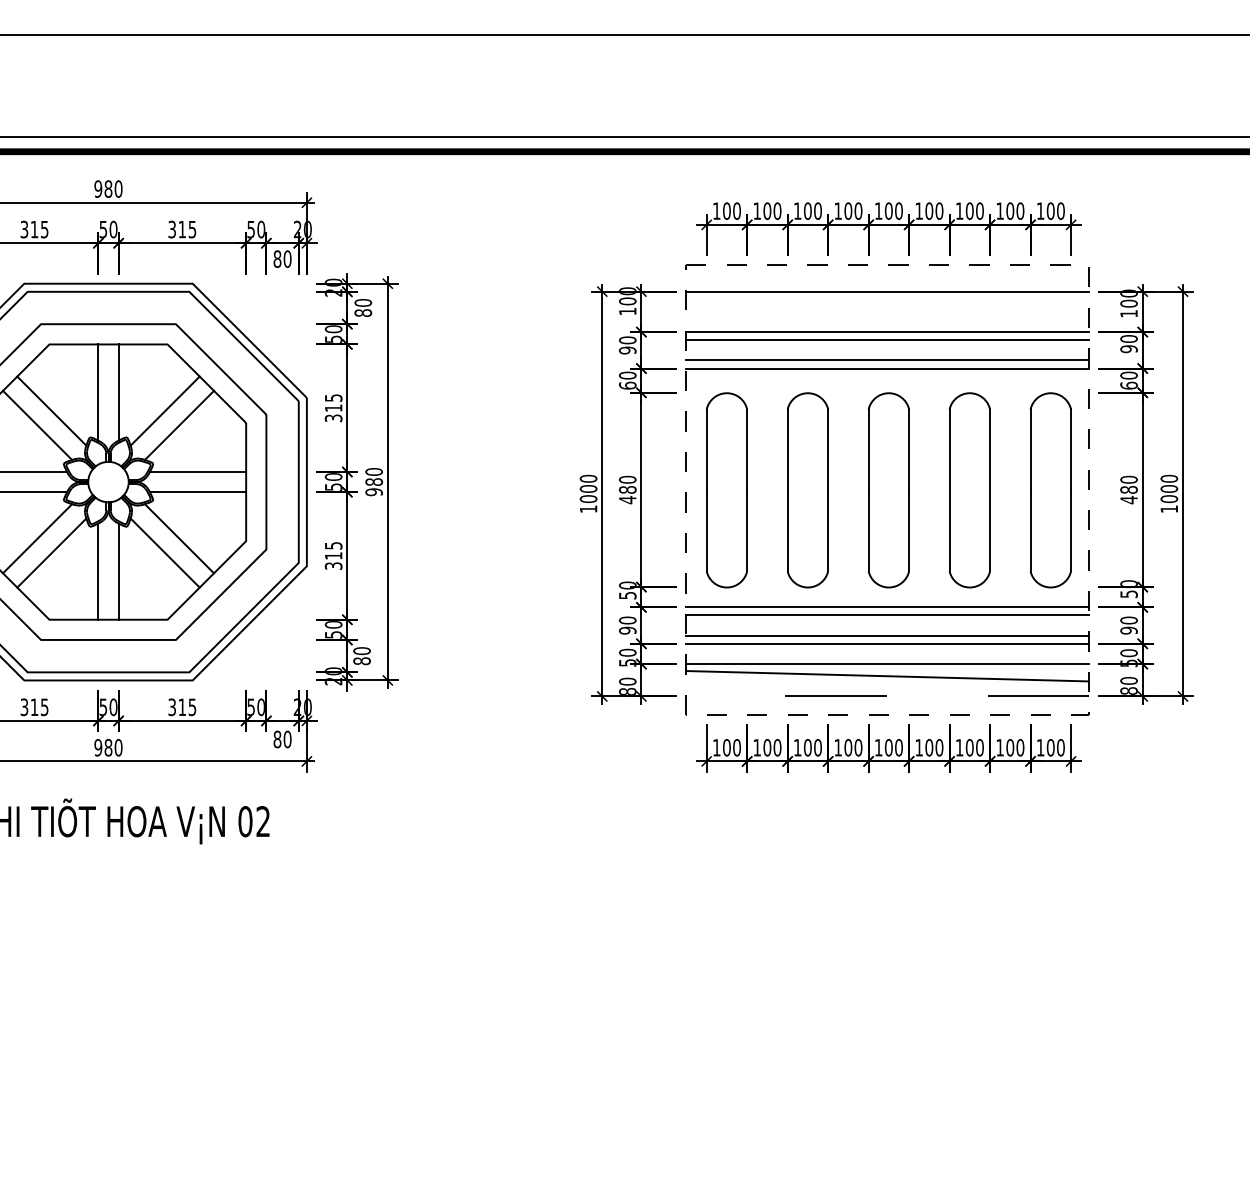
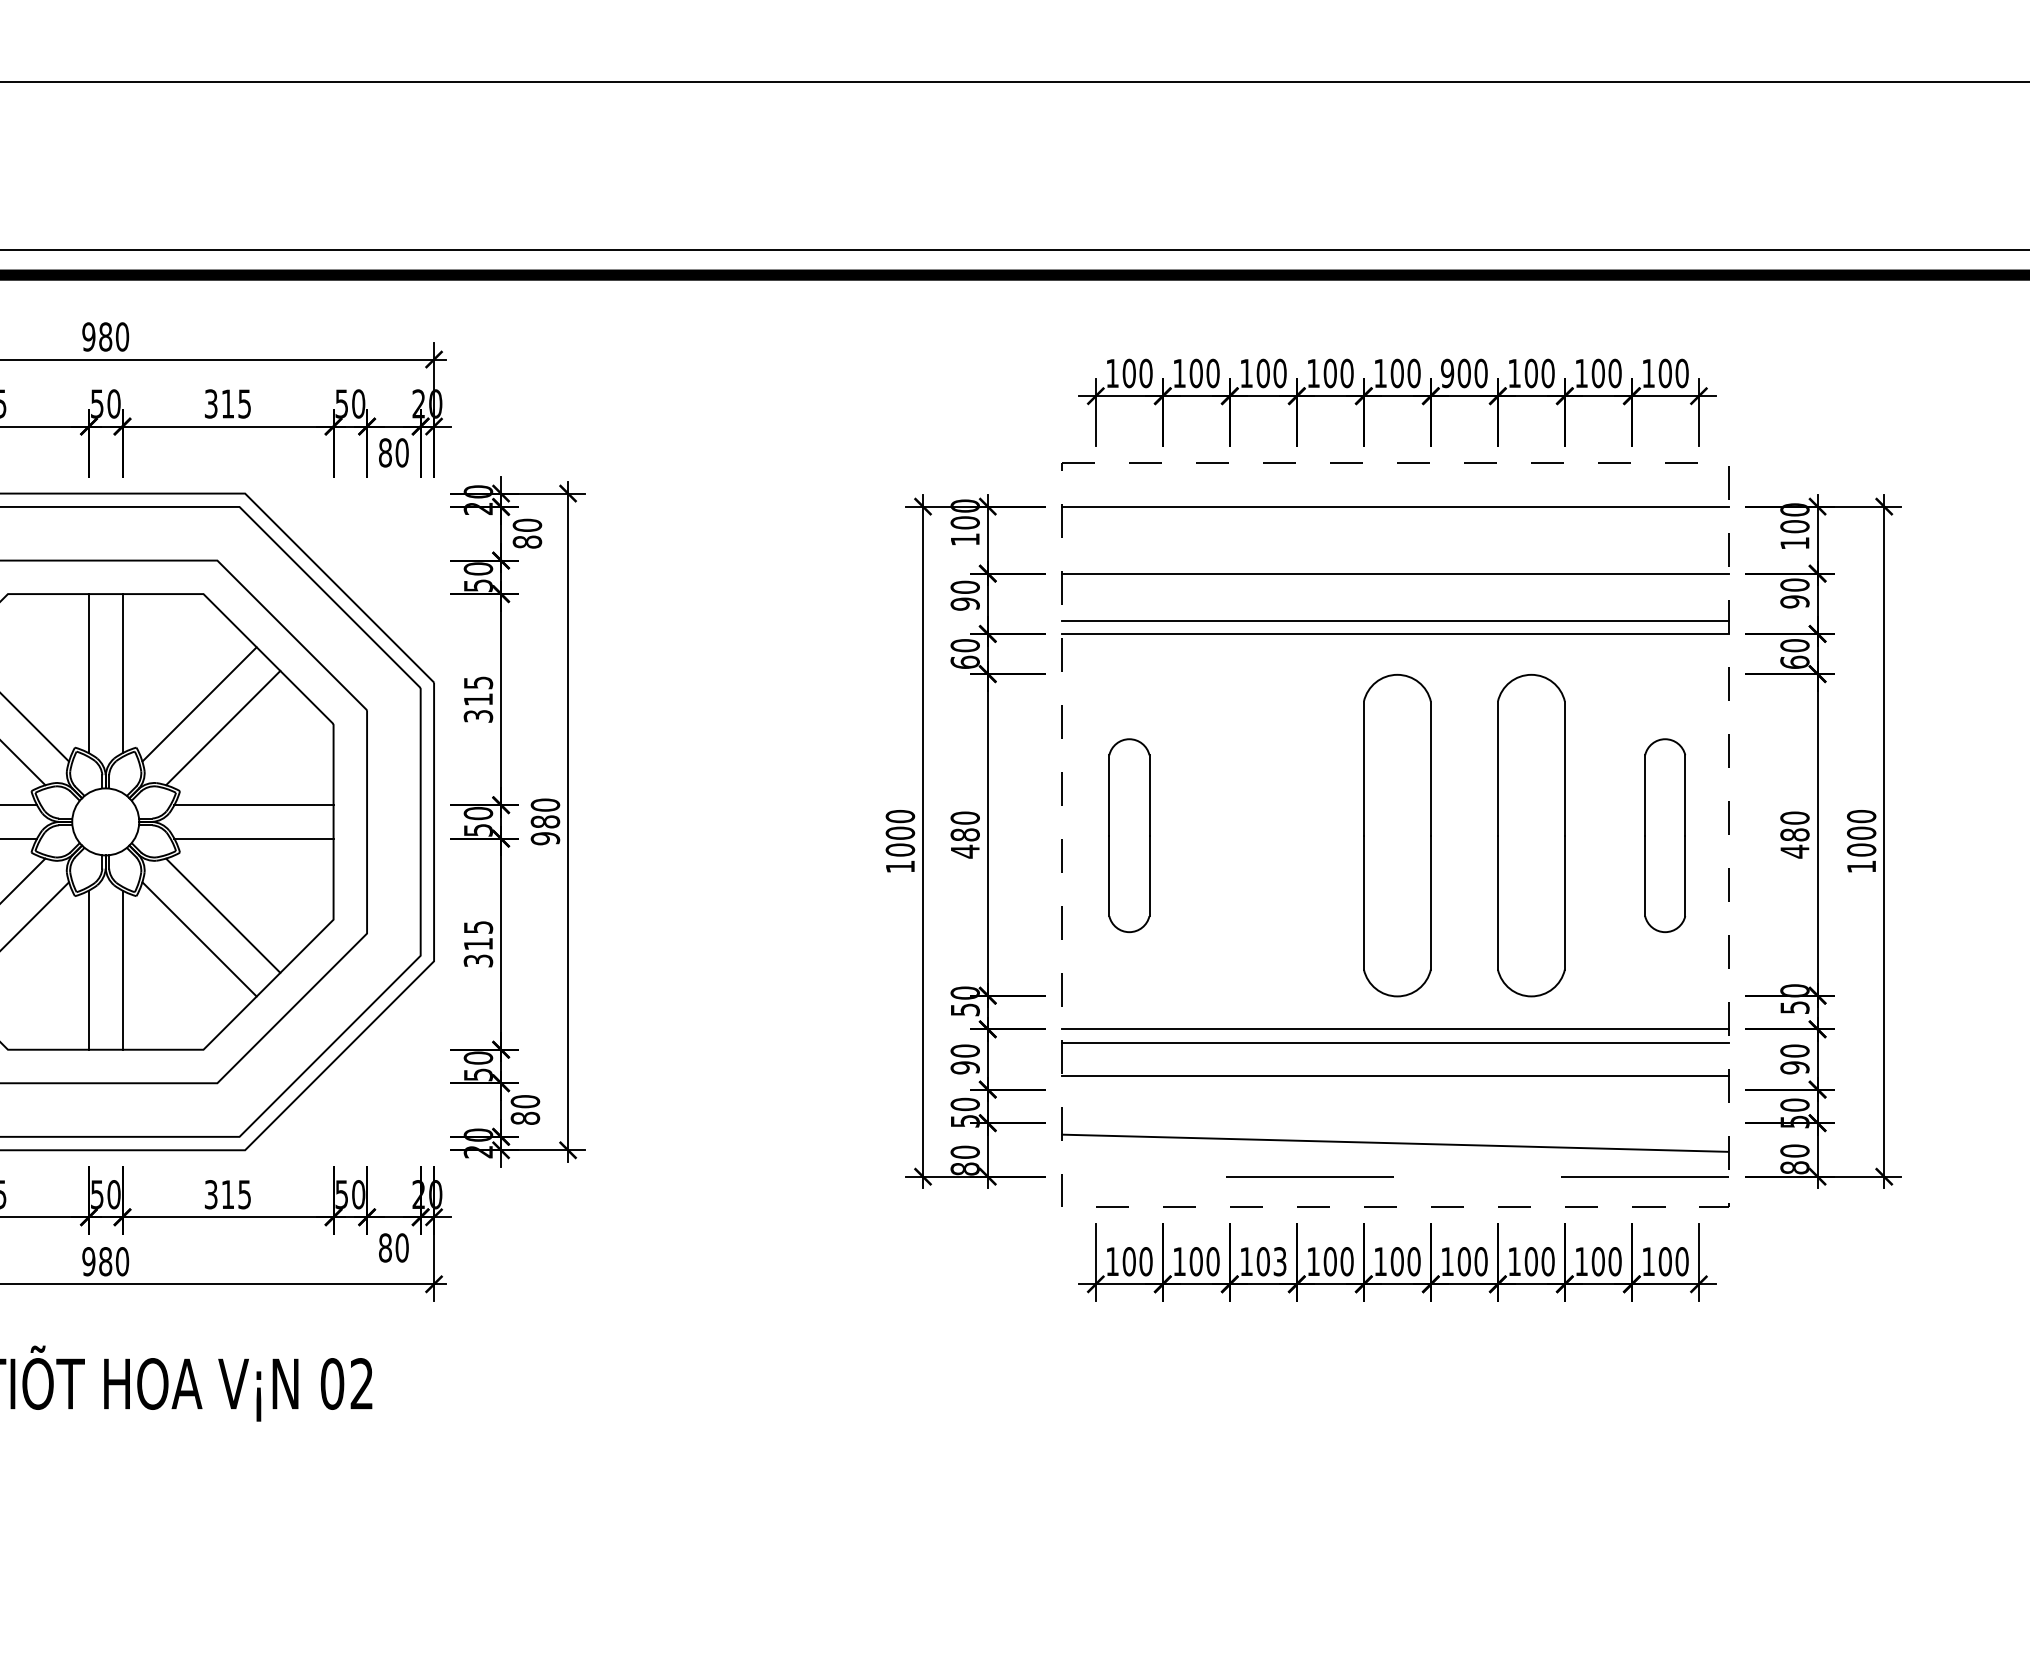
text: (919, 210) -> (1448, 372), 100 -> 900
line: (887, 340) -> (1395, 587), removed
part: (726, 490) -> (1128, 835), size x0.6
part: (807, 490) -> (1262, 835), removed
part: (1050, 490) -> (1664, 835), size x0.6
line: (887, 643) -> (1395, 1089), removed
line: (887, 664) -> (1395, 1123), removed
text: (817, 747) -> (1279, 1261), 100 -> 103

